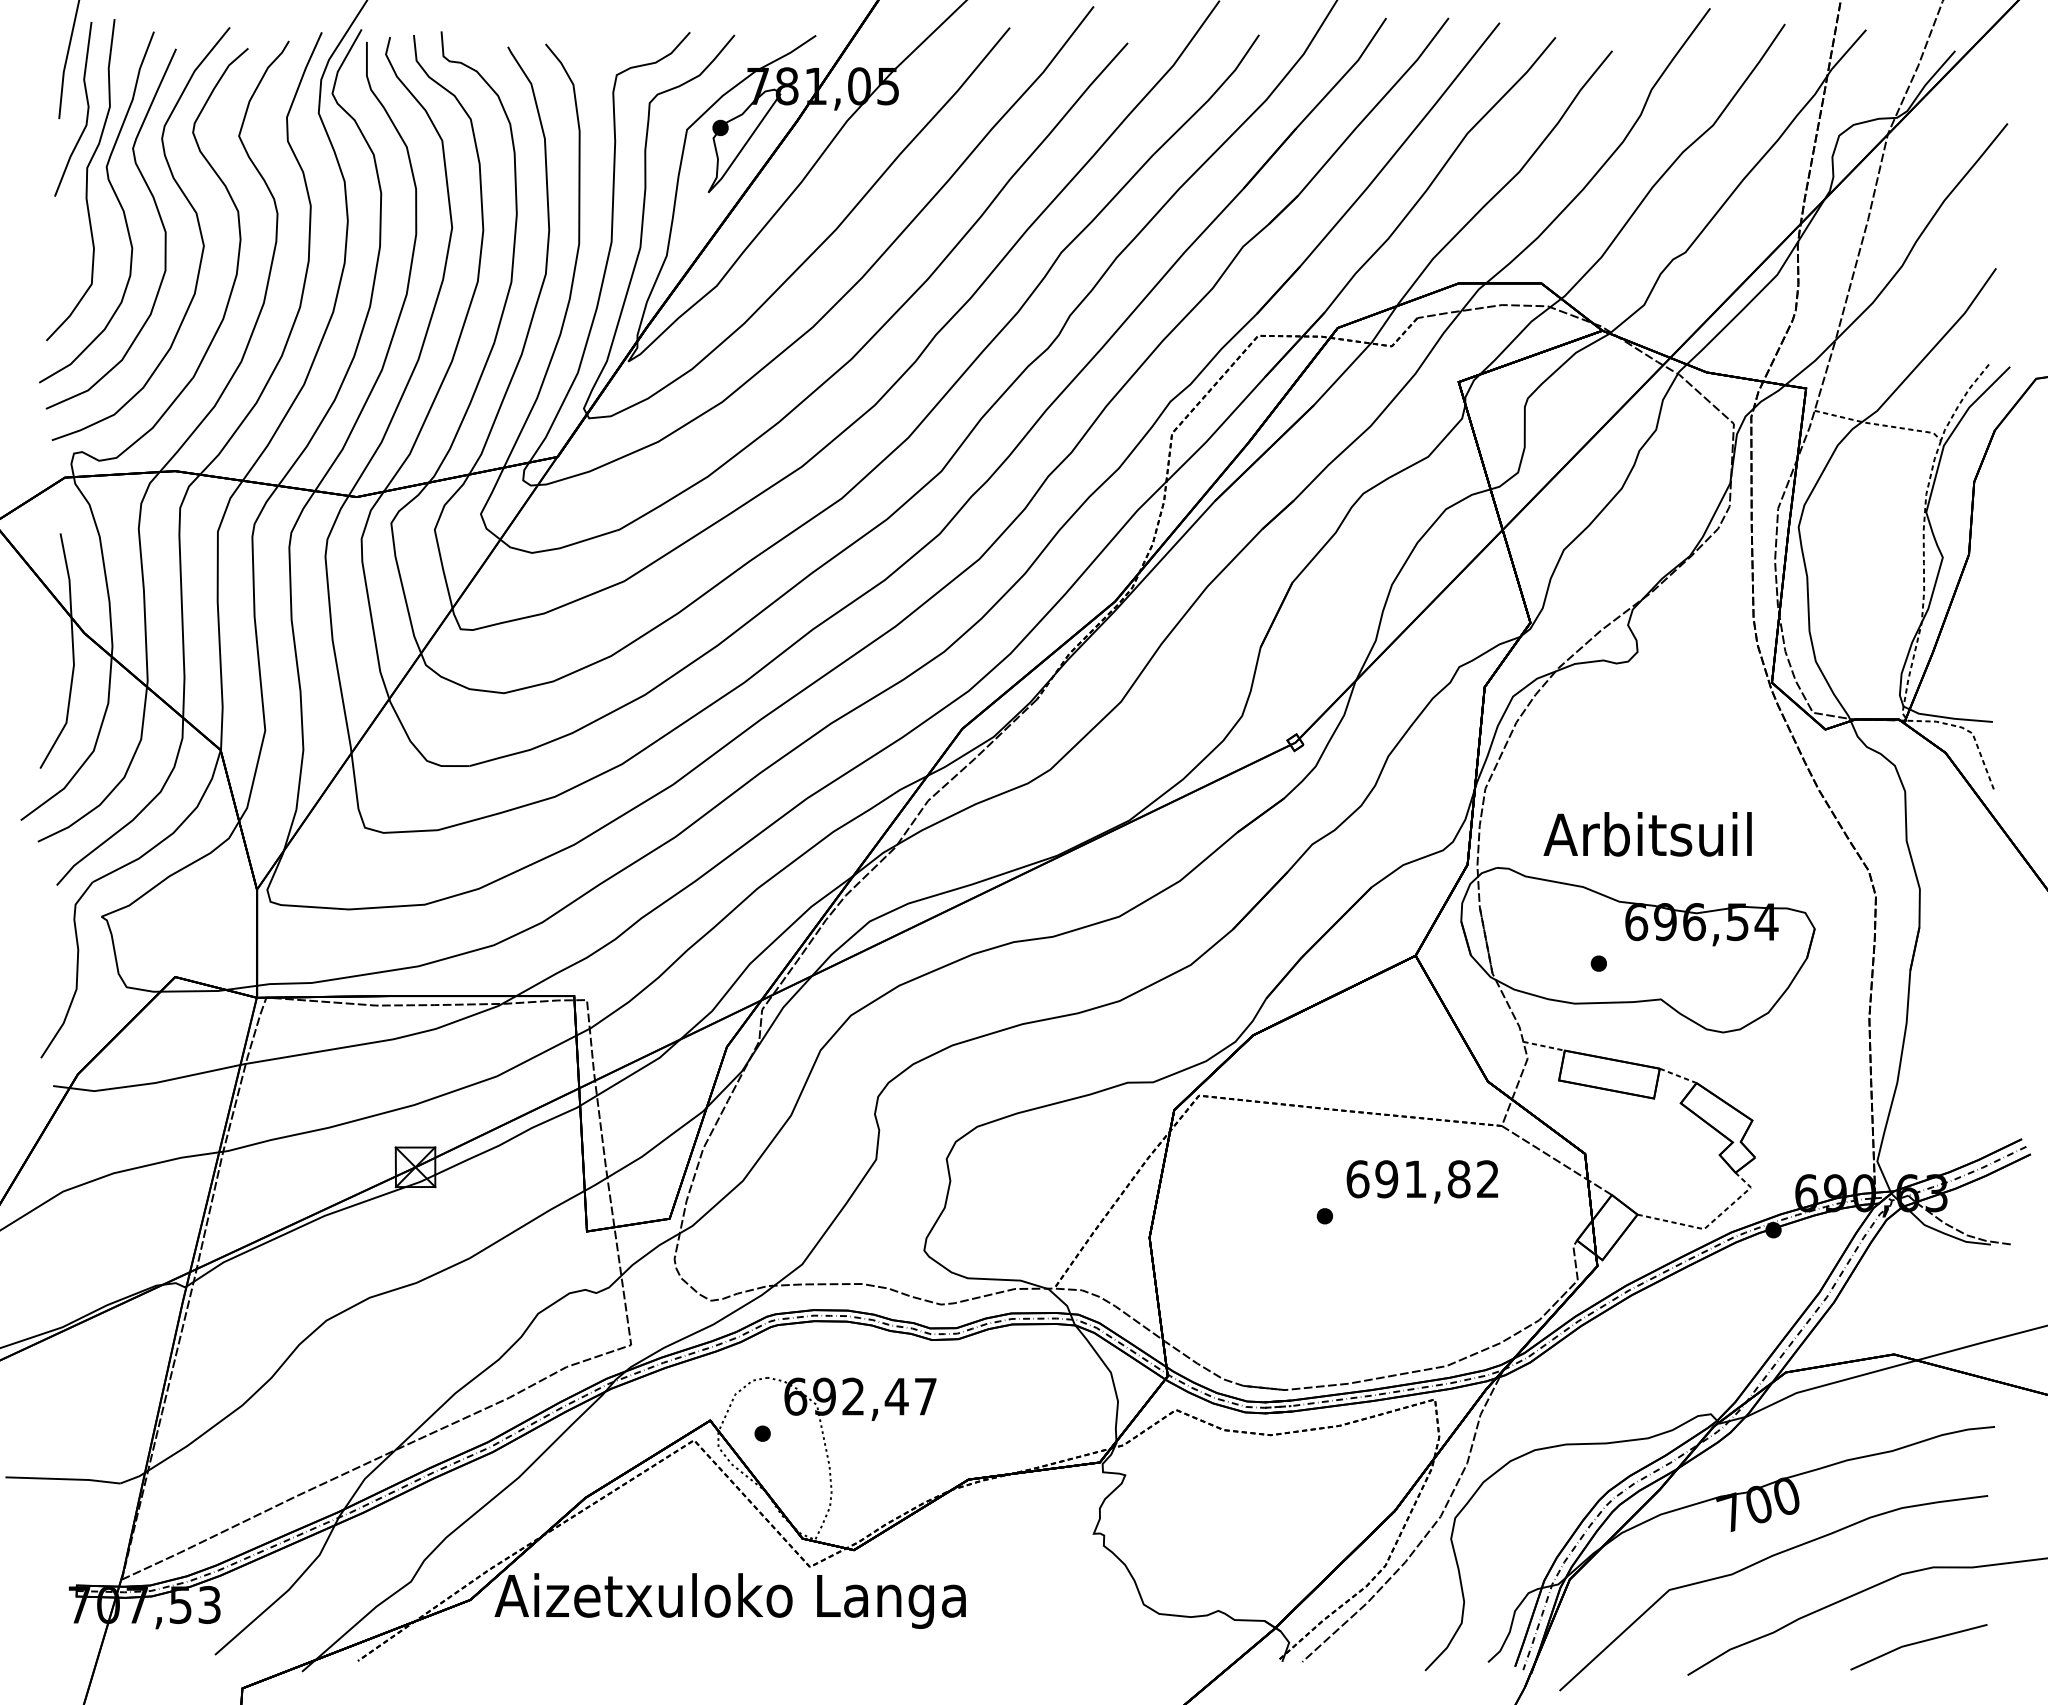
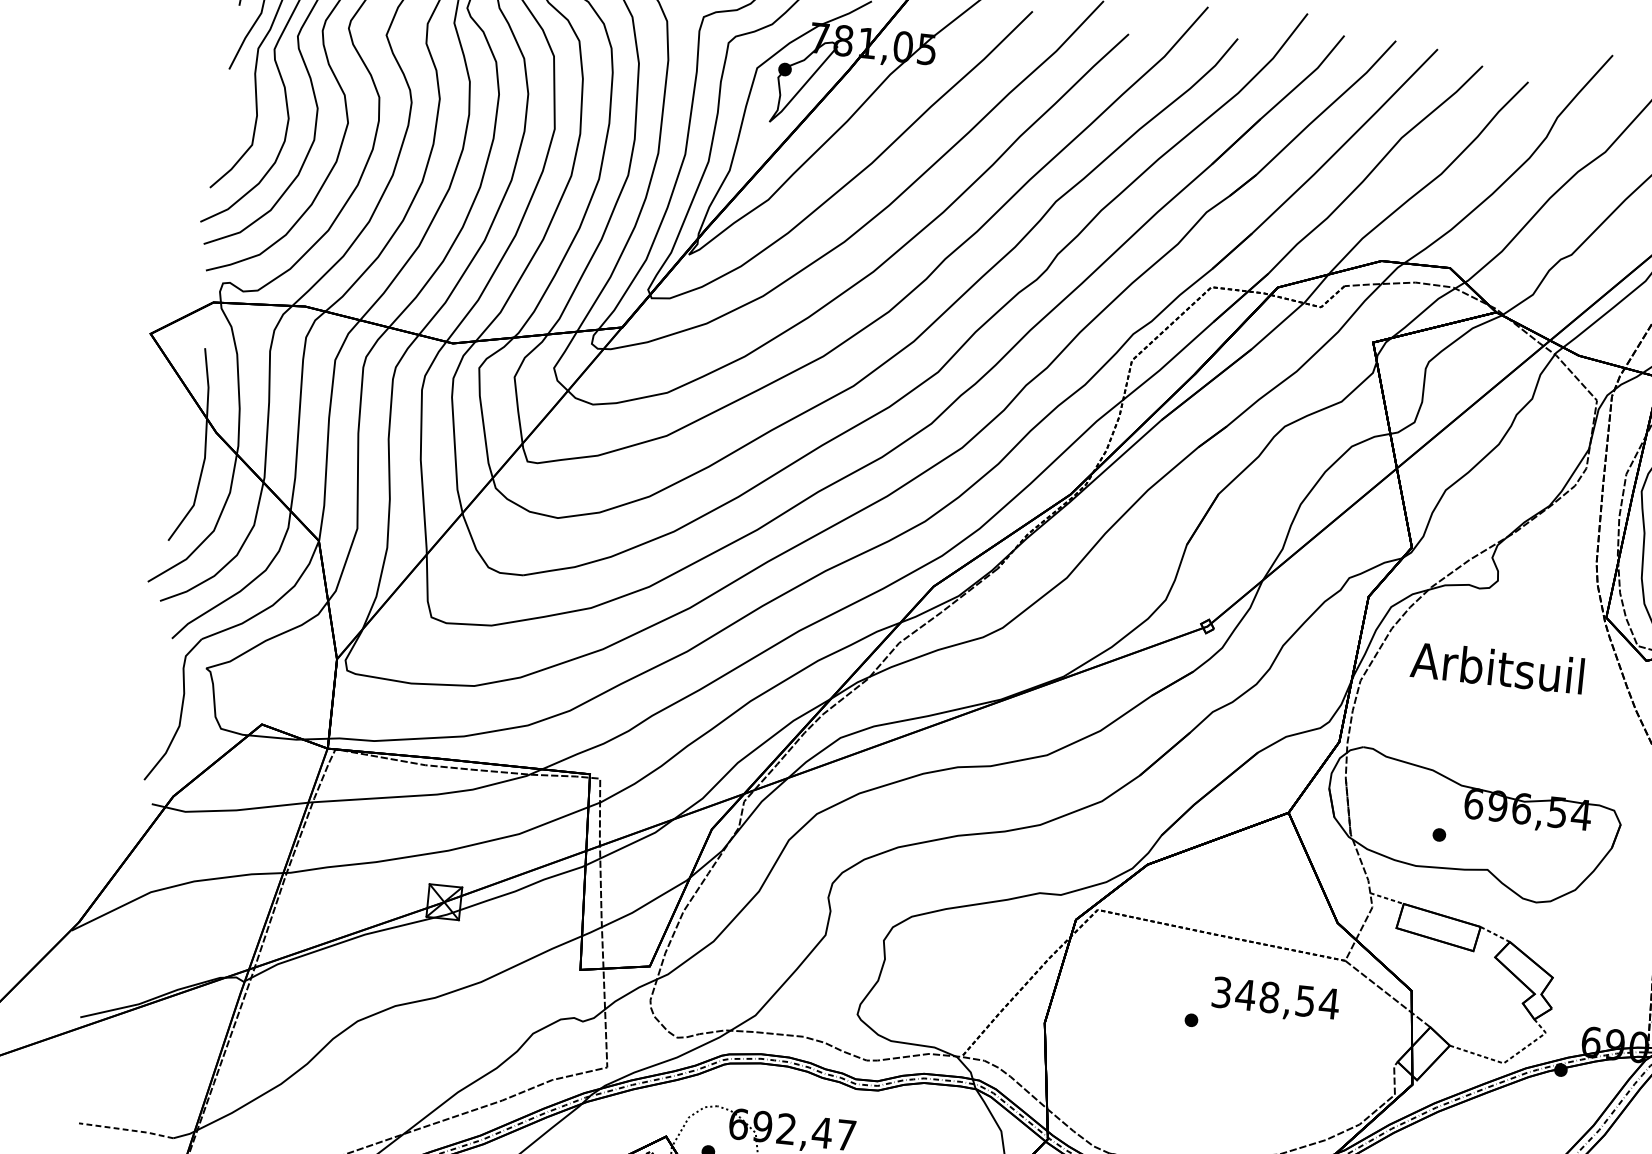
text: (1647, 834) -> (1497, 667), moved
text: (1423, 1179) -> (1276, 998), 691,82 -> 348,54
line: (63, 1479) -> (126, 1130), solid -> dashed

